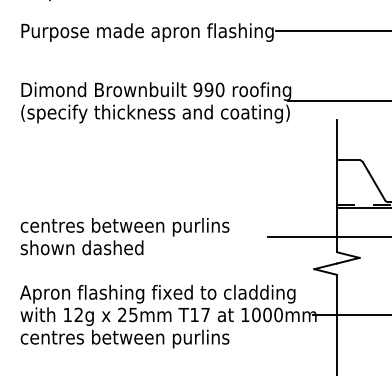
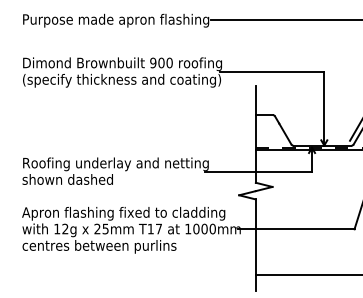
text: (209, 90) -> (161, 63), 990 -> 900
text: (146, 227) -> (115, 164), centres between purlins -> Roofing underlay and netting

